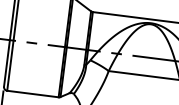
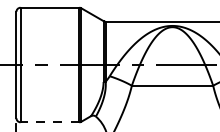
line: (32, 94) -> (49, 122), solid -> dashed

